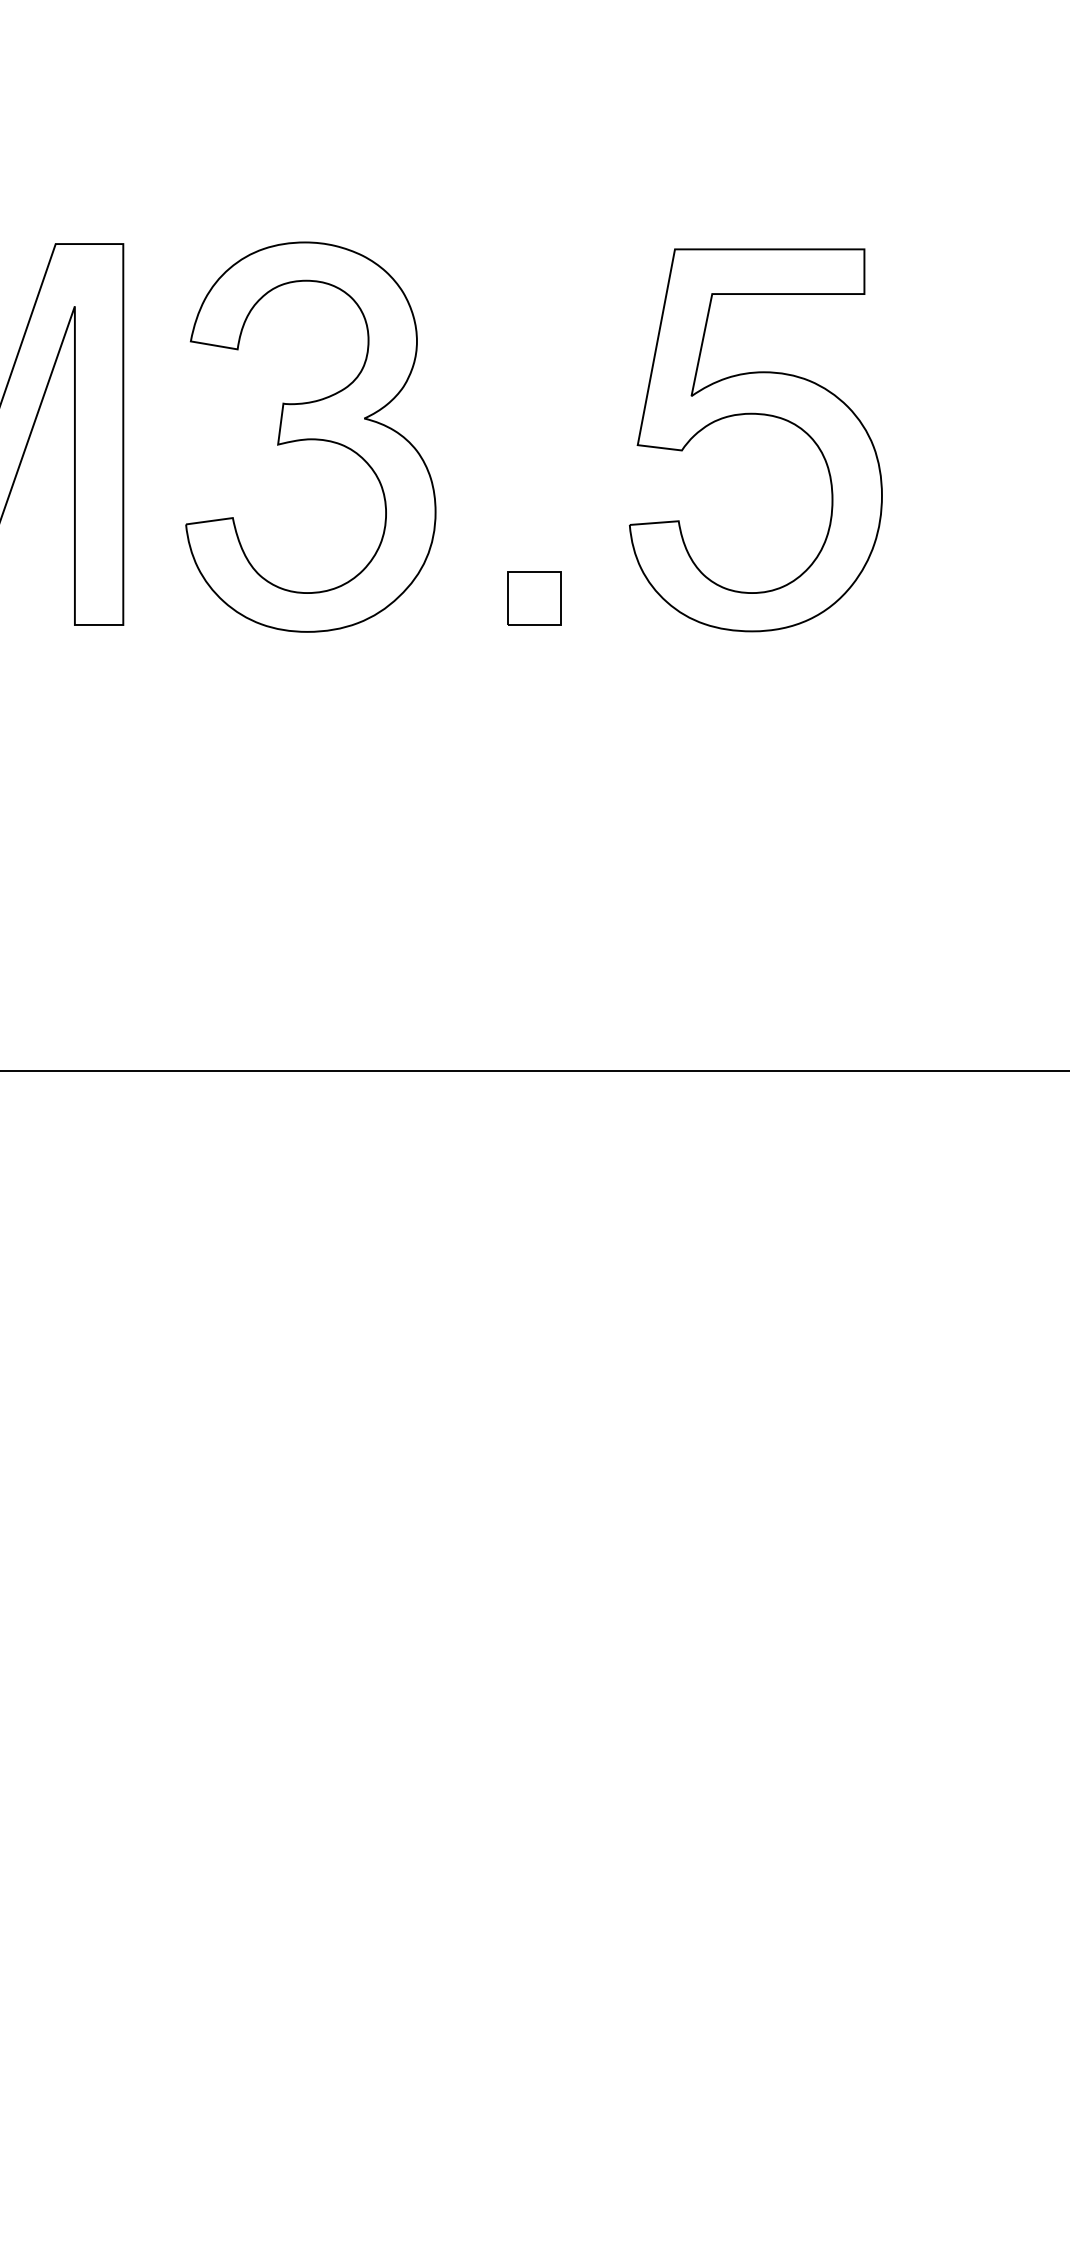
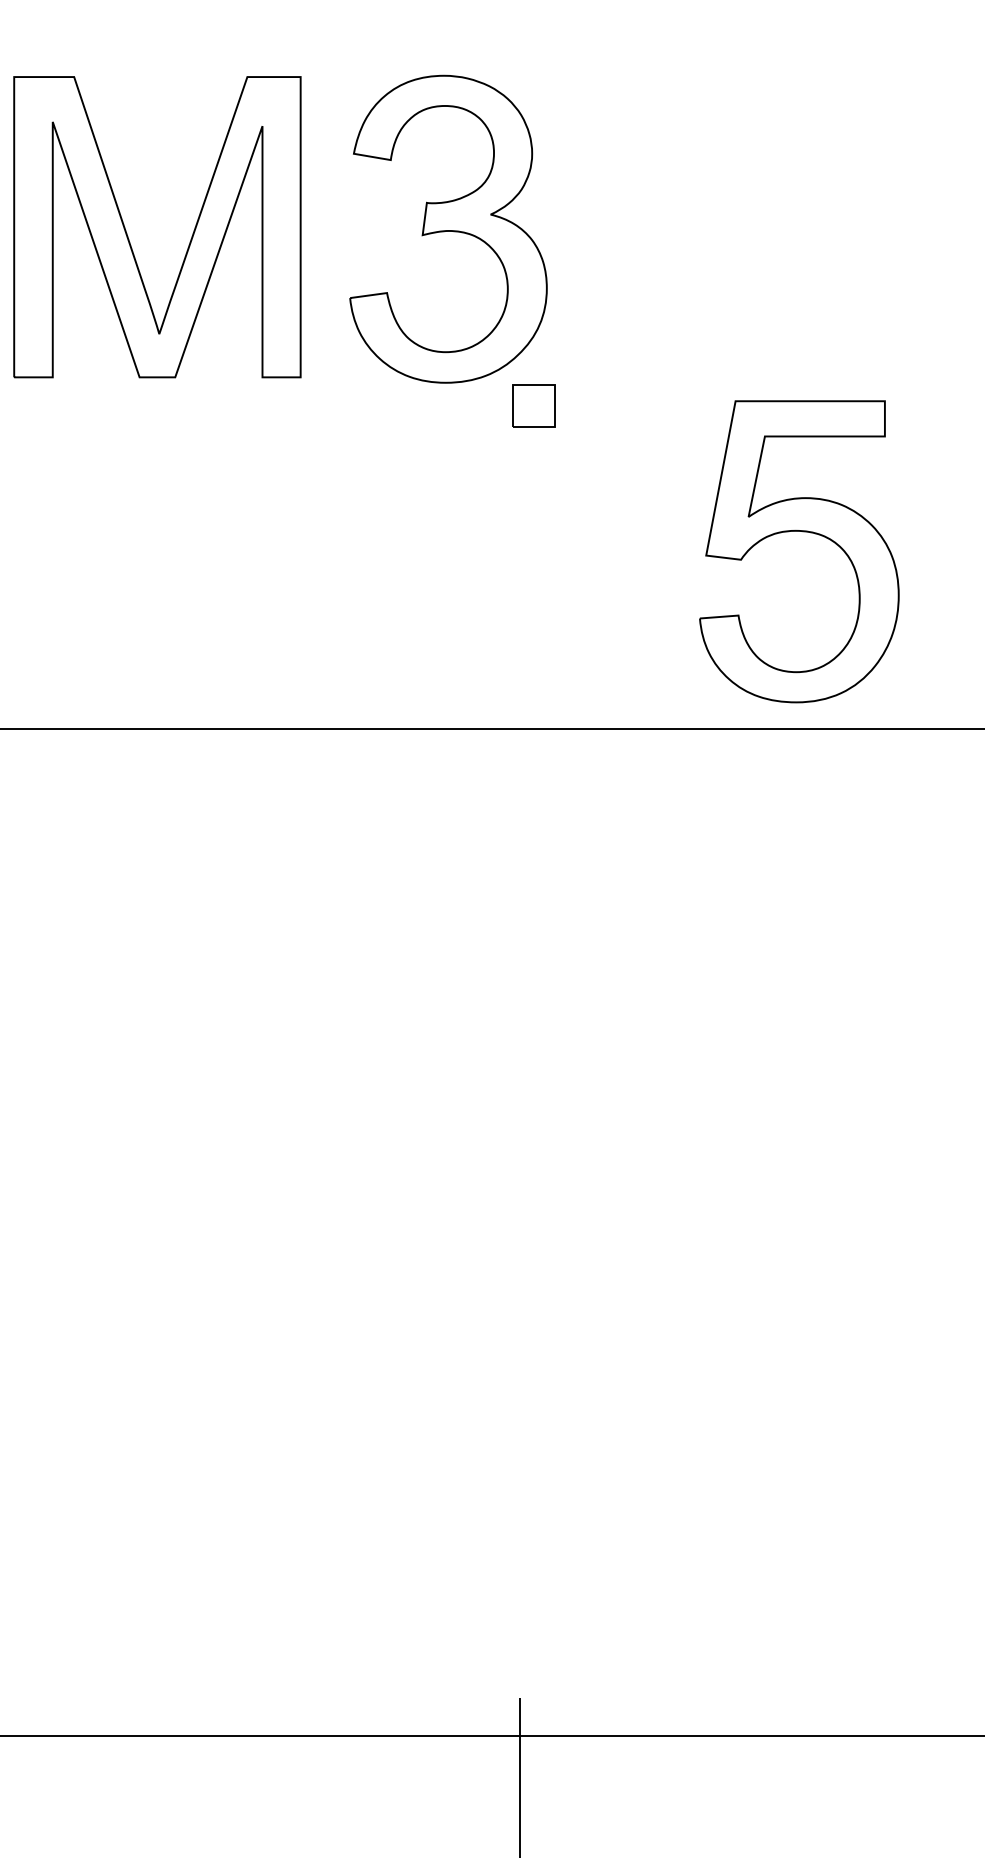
part: (761, 415) -> (803, 532), moved
part: (534, 597) -> (533, 405), moved

